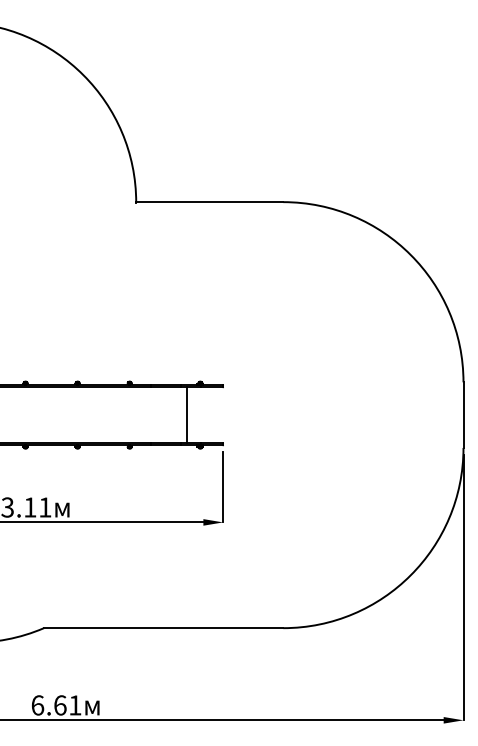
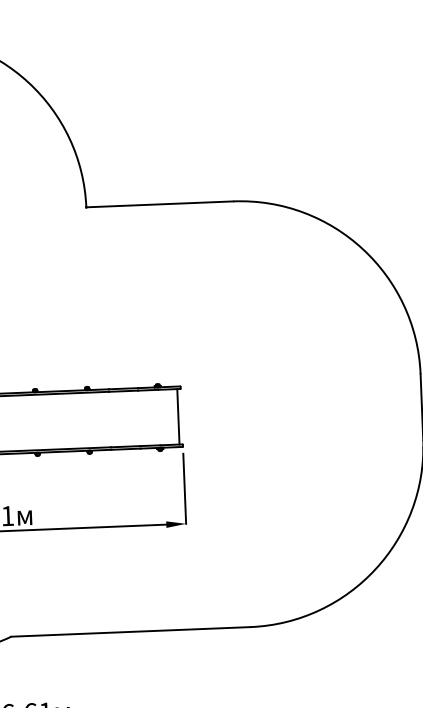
line: (186, 414) -> (178, 416), moved

